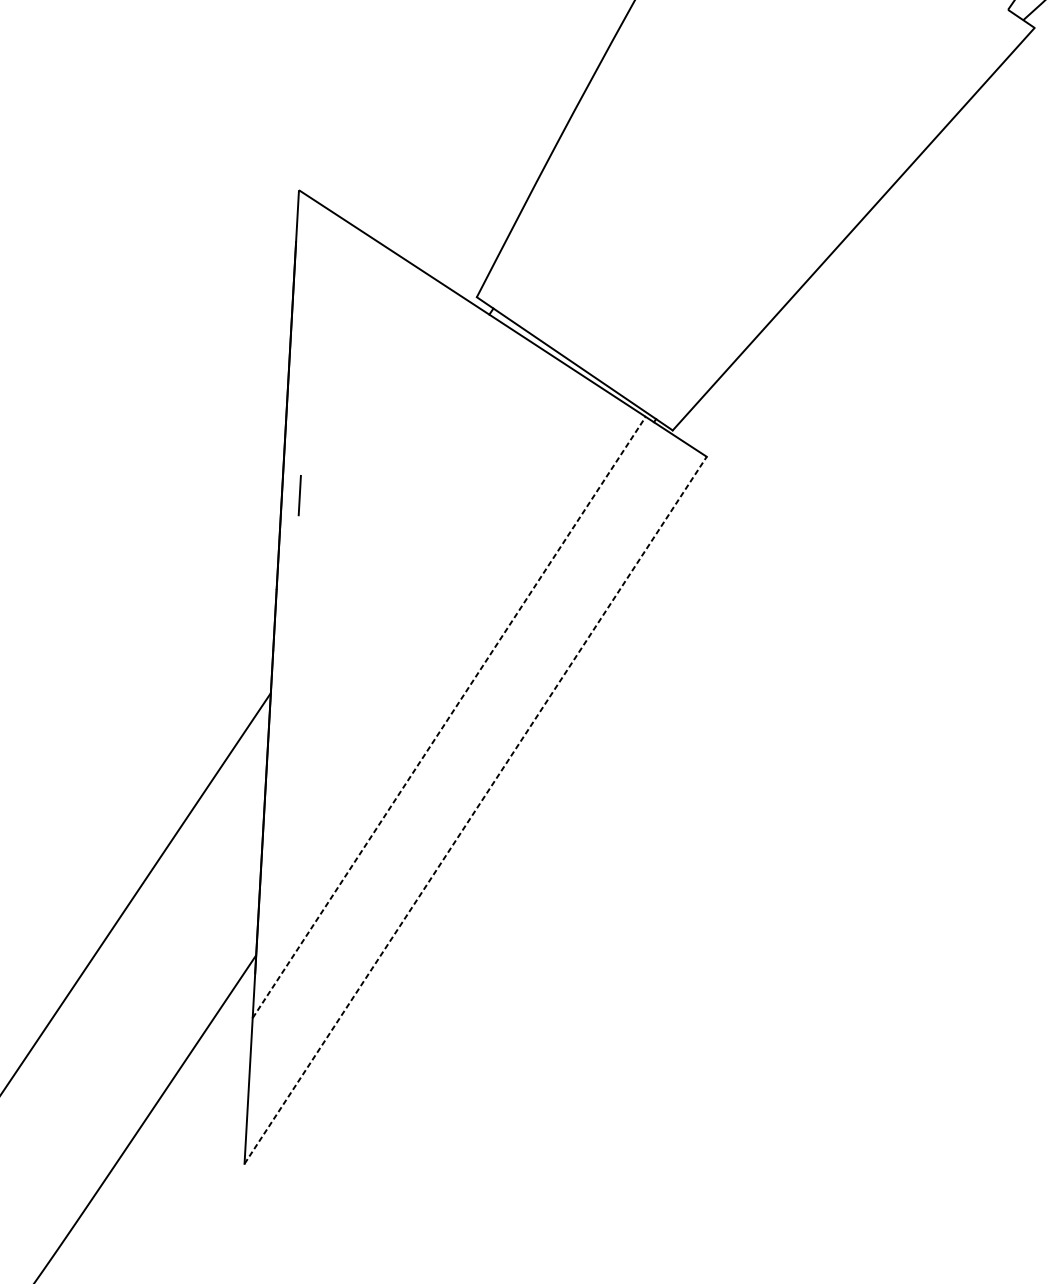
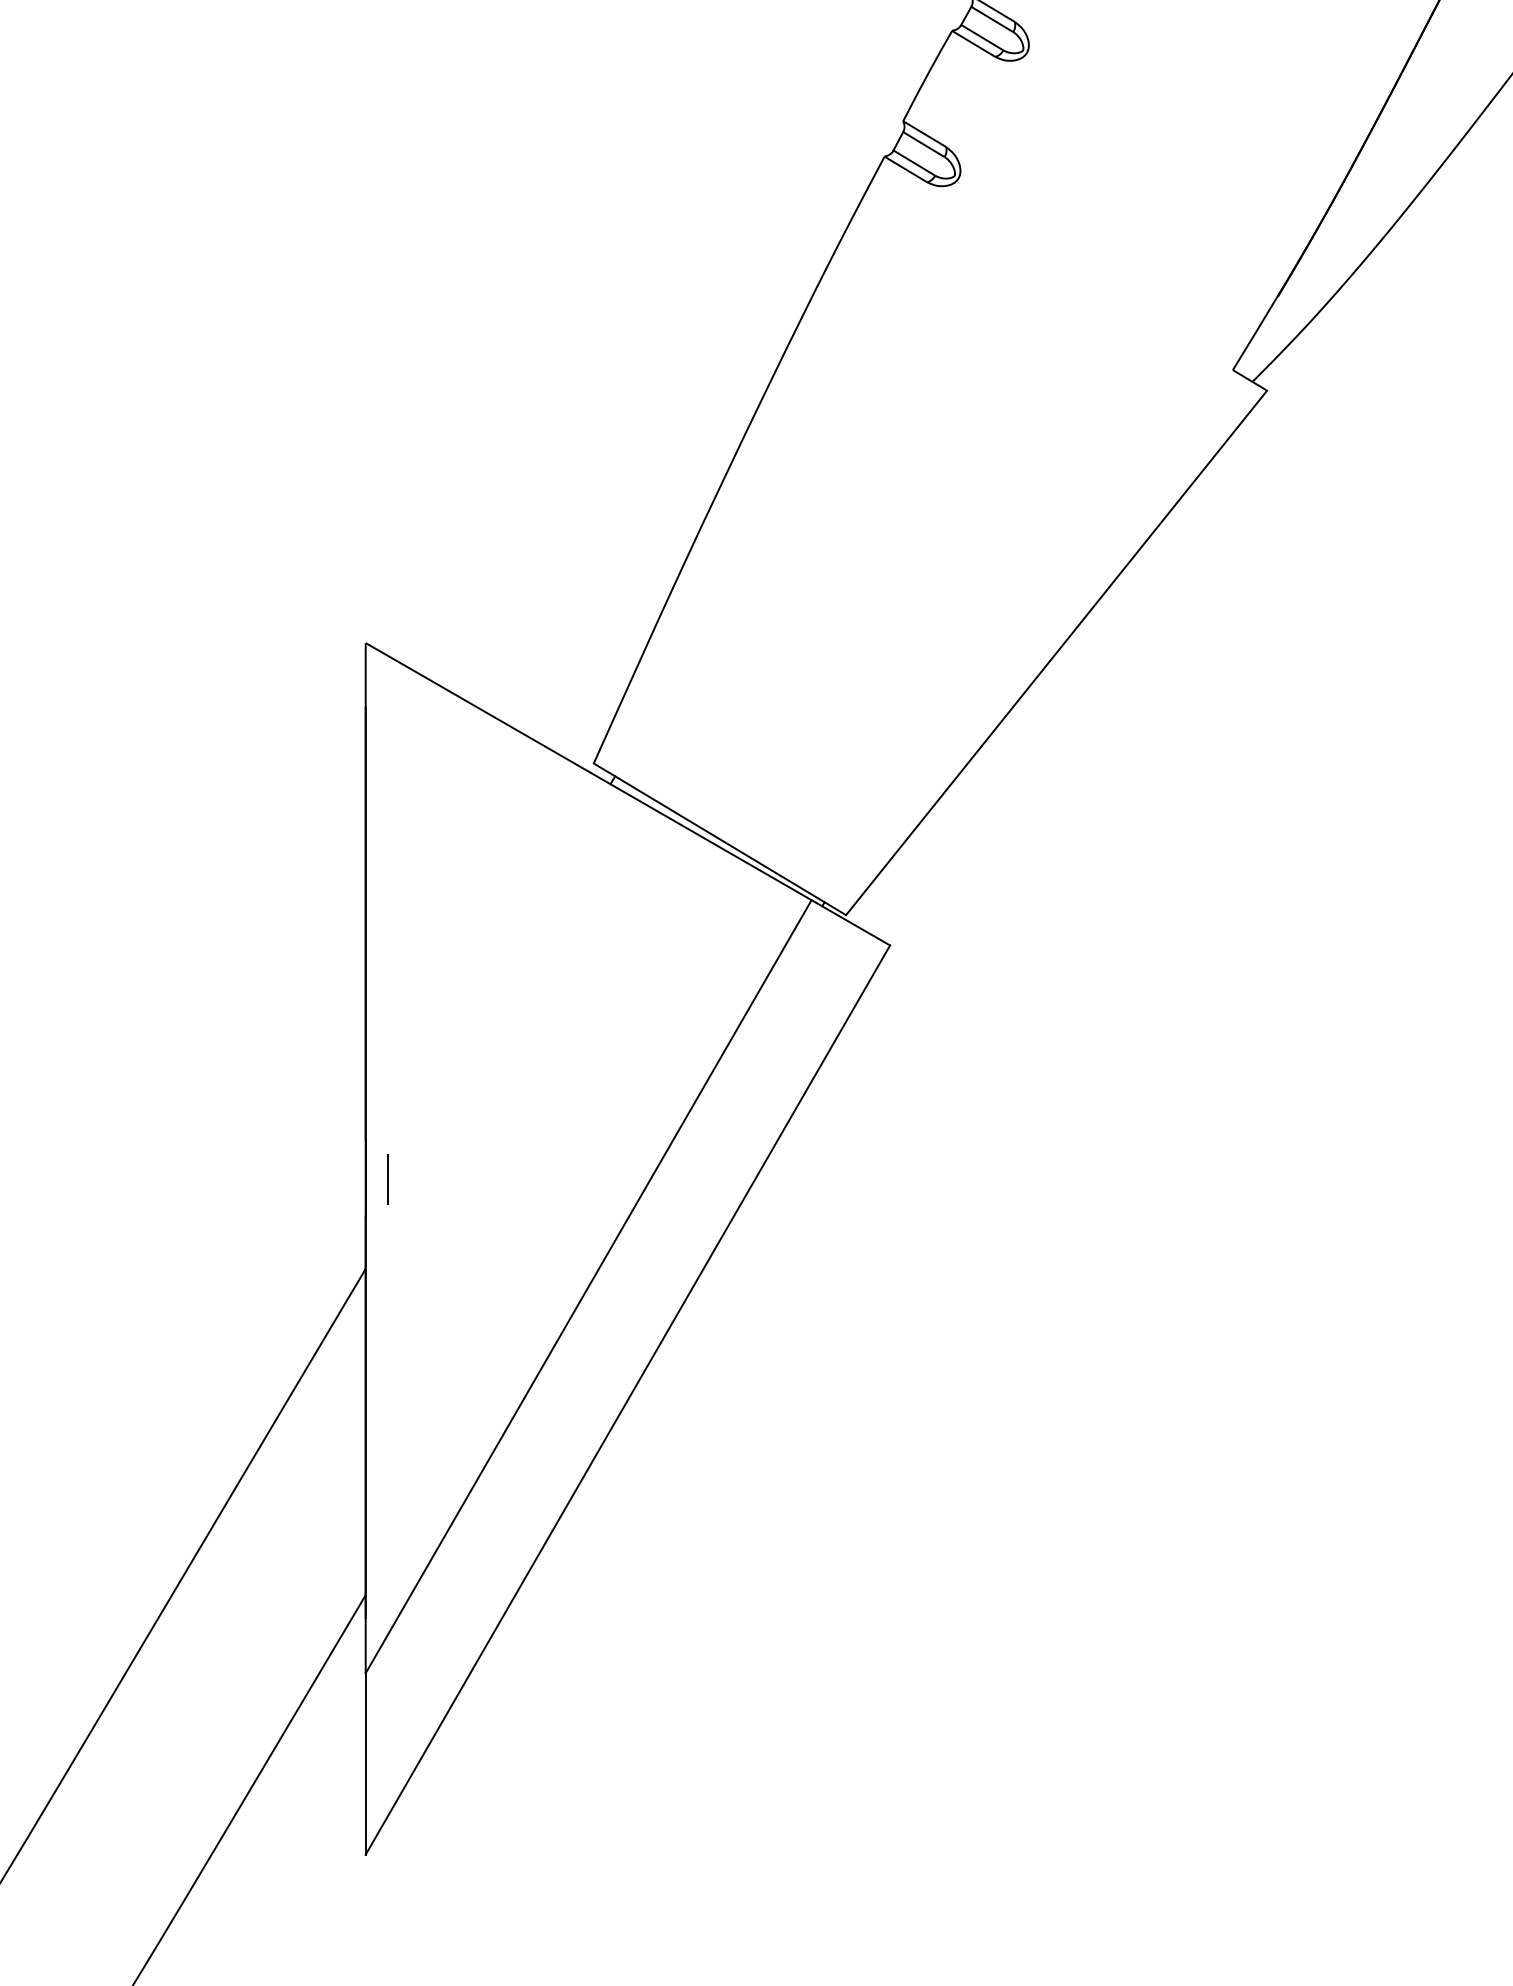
line: (299, 495) -> (387, 1179), moved
line: (449, 717) -> (588, 1286), dashed -> solid
line: (475, 810) -> (627, 1400), dashed -> solid

